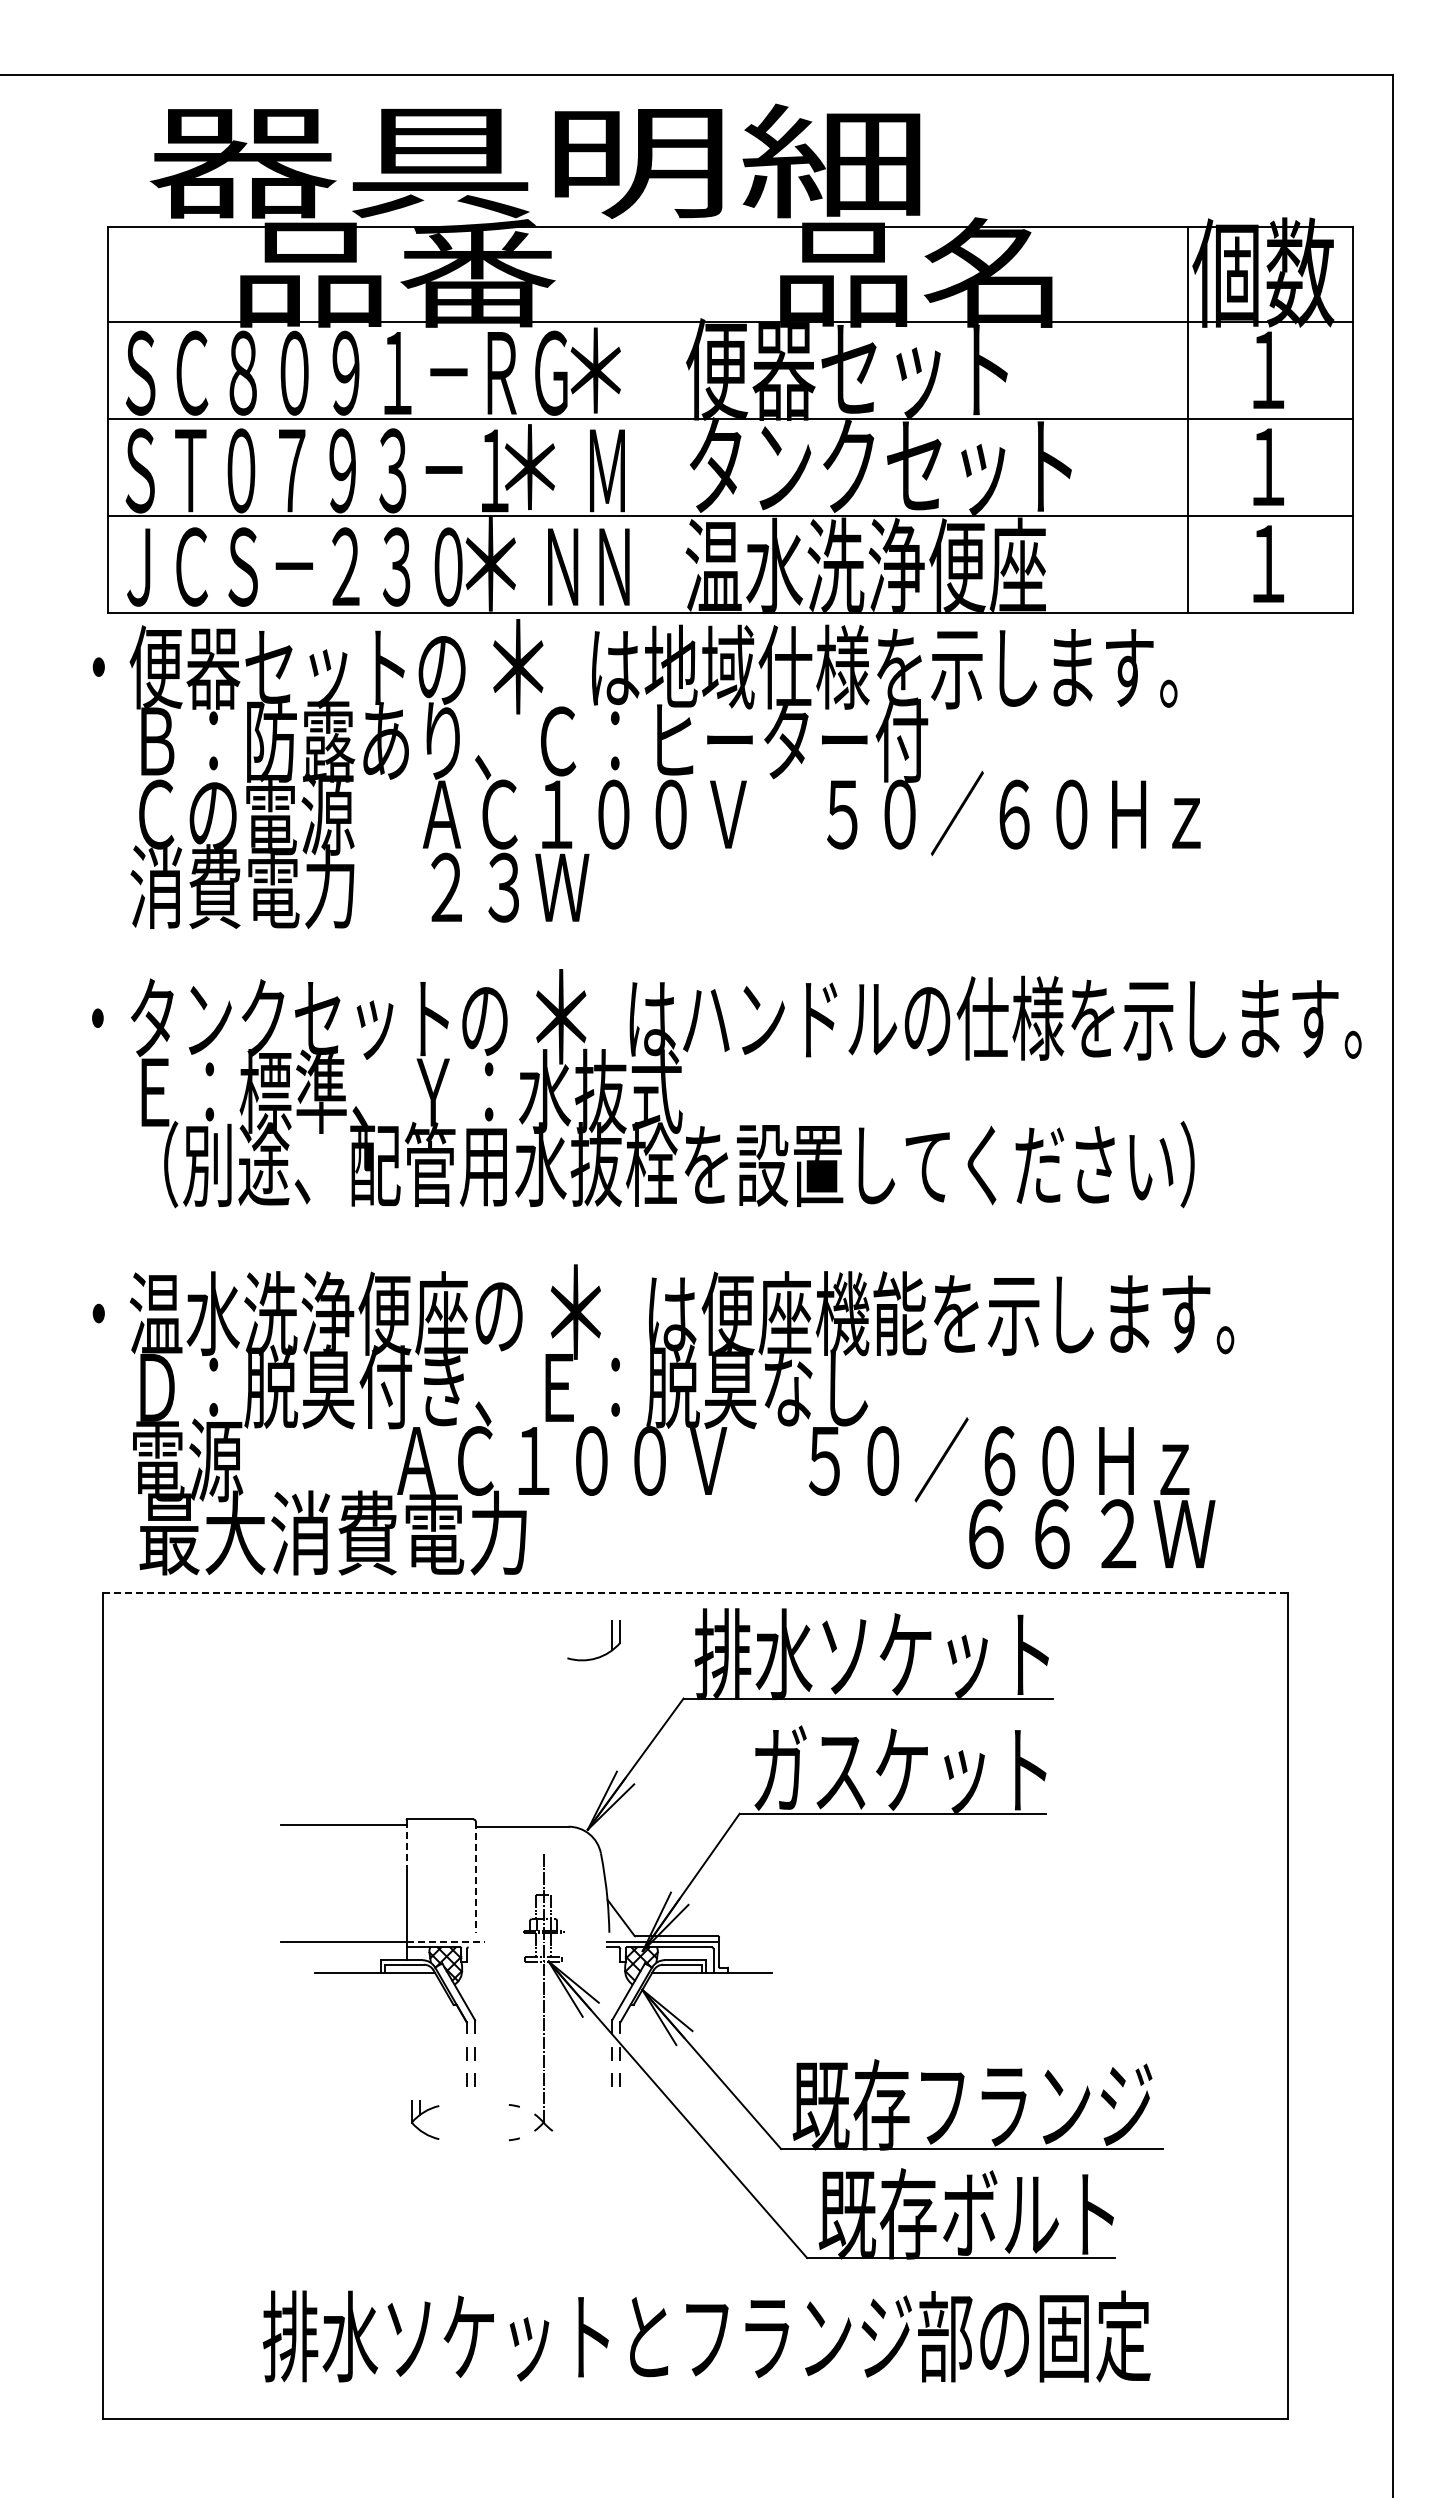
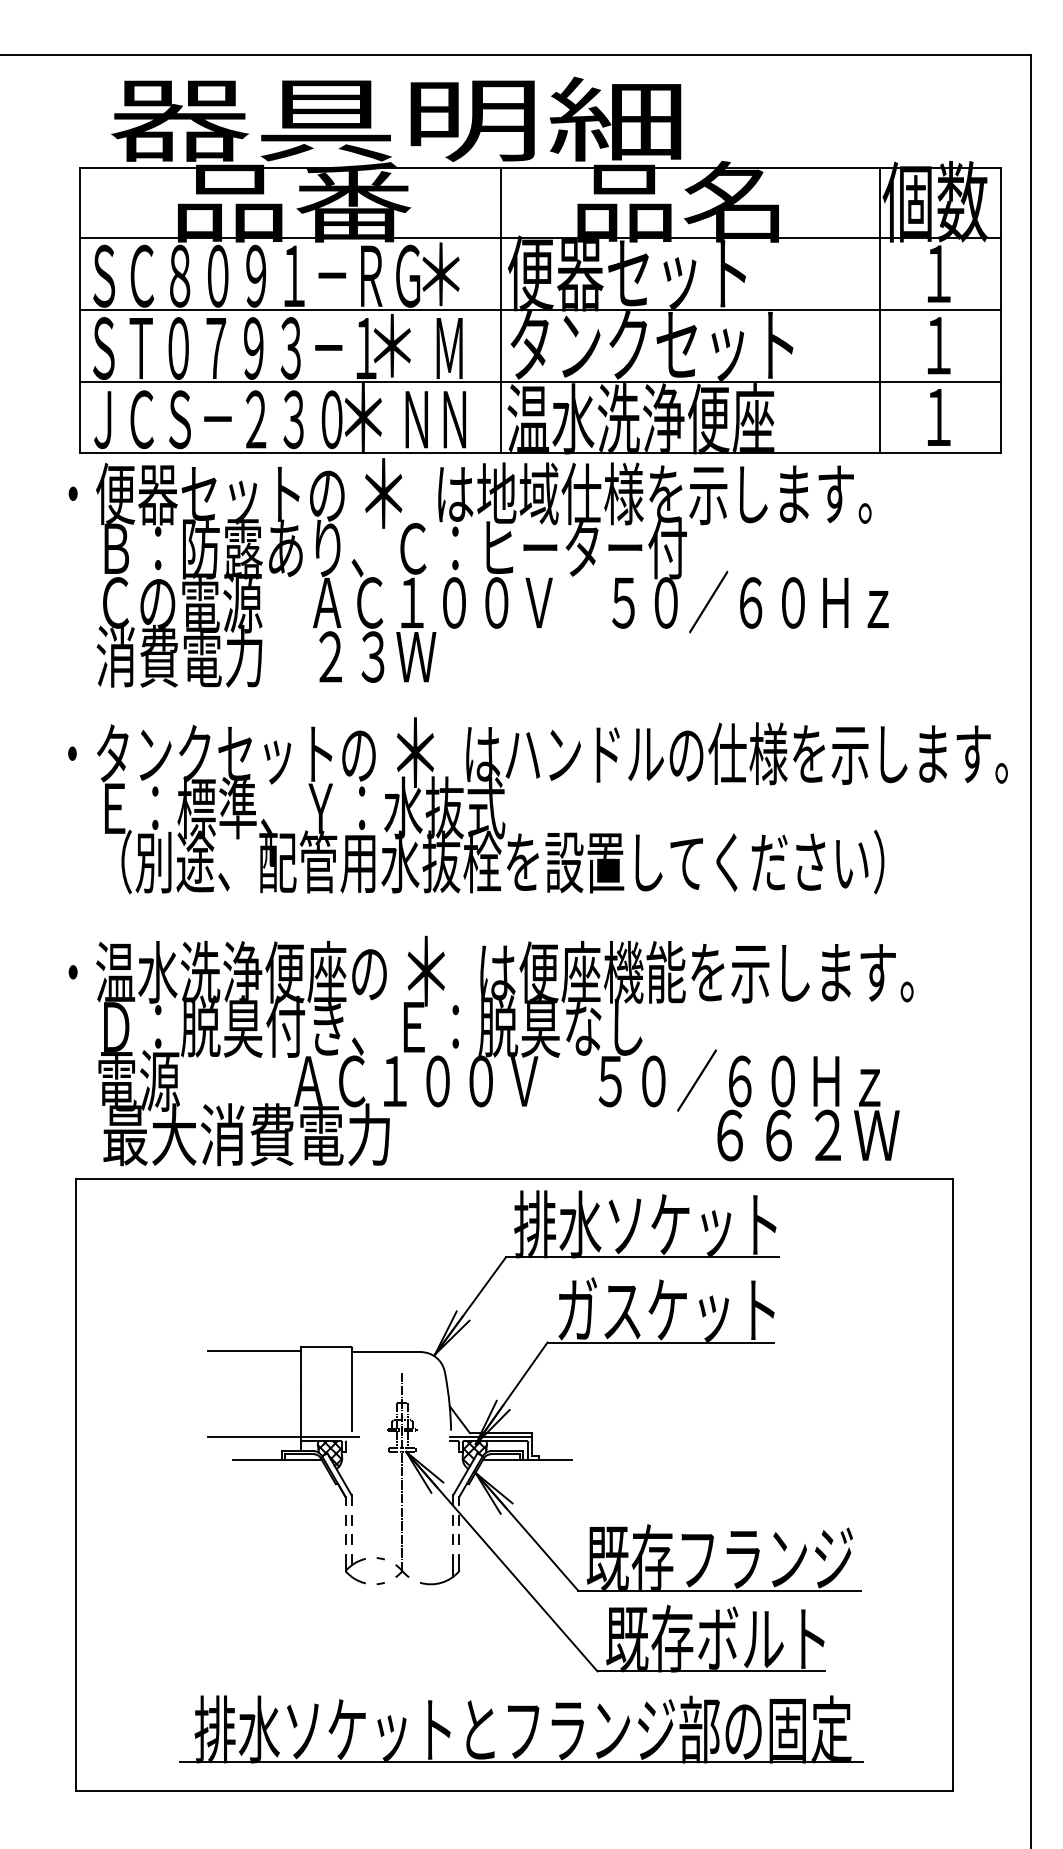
line: (676, 419) -> (500, 310), added
line: (695, 1592) -> (514, 1178), dashed -> solid
part: (600, 1655) -> (444, 1580), moved
line: (406, 1848) -> (300, 1368), dashed -> solid
line: (475, 1877) -> (352, 1389), dashed -> solid
line: (446, 1941) -> (330, 1437), dashed -> solid
part: (425, 2119) -> (355, 1568), moved
line: (704, 2380) -> (521, 1762), added

